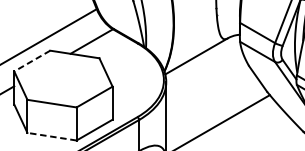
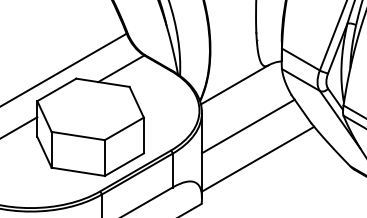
line: (31, 60) -> (56, 89), dashed -> solid
line: (208, 94) -> (247, 126), added
line: (52, 136) -> (78, 171), dashed -> solid

